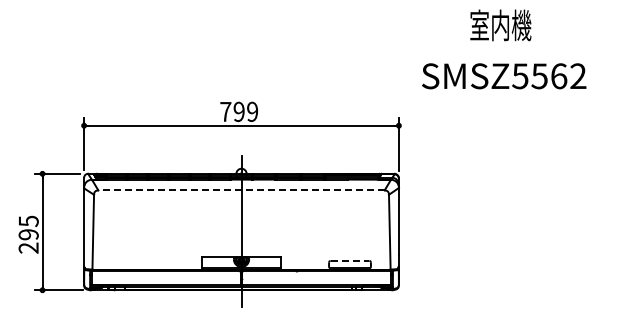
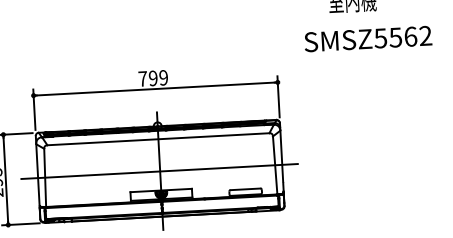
text: (504, 76) -> (368, 39), moved
line: (241, 190) -> (158, 139), dashed -> solid
line: (240, 232) -> (159, 171), added
line: (350, 260) -> (245, 188), dashed -> solid

